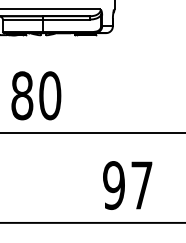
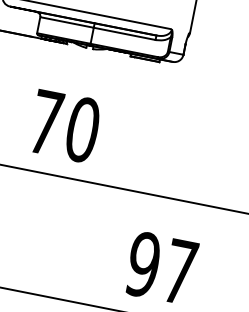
text: (22, 95) -> (46, 122), 80 -> 70

